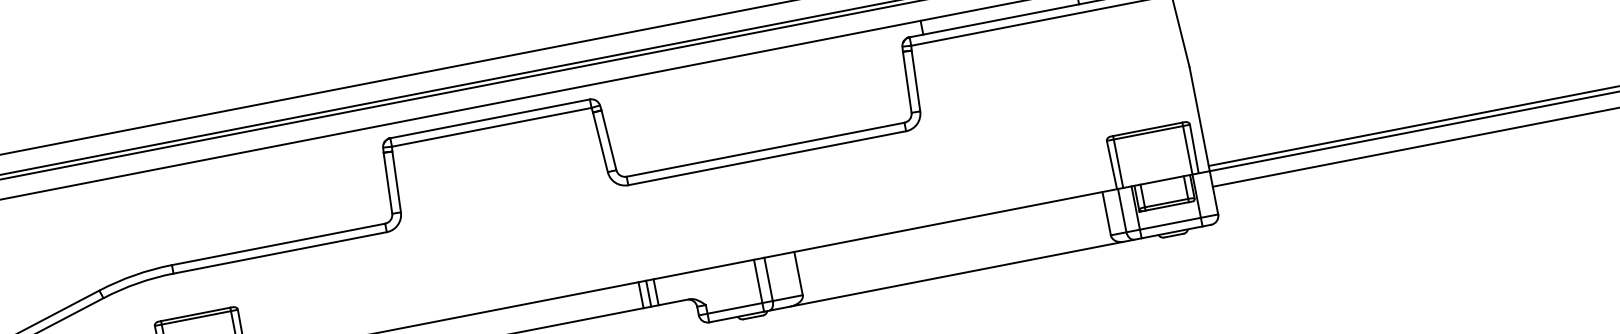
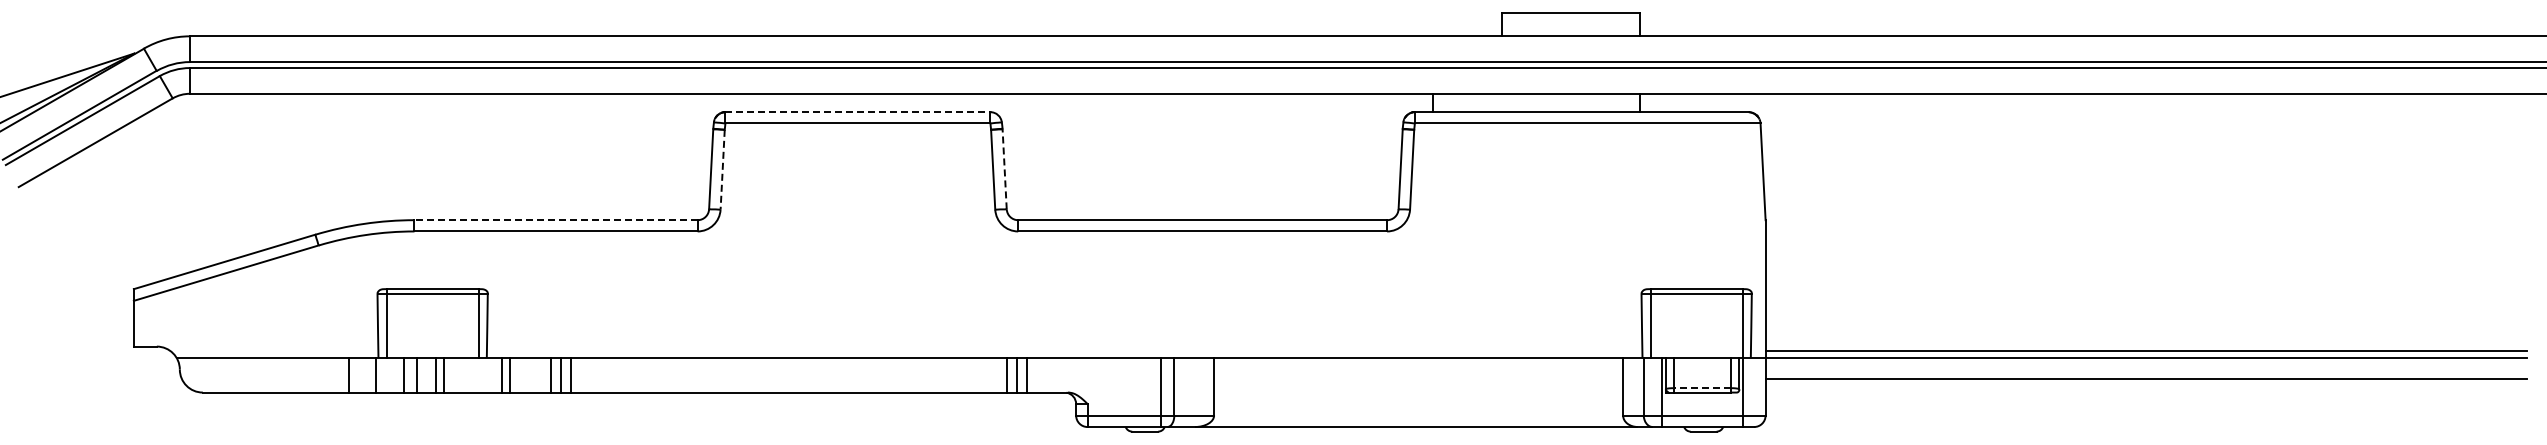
line: (490, 119) -> (858, 112), solid -> dashed
line: (608, 139) -> (1004, 168), solid -> dashed
line: (396, 181) -> (722, 169), solid -> dashed
line: (1166, 203) -> (1702, 388), solid -> dashed
line: (278, 244) -> (556, 220), solid -> dashed

